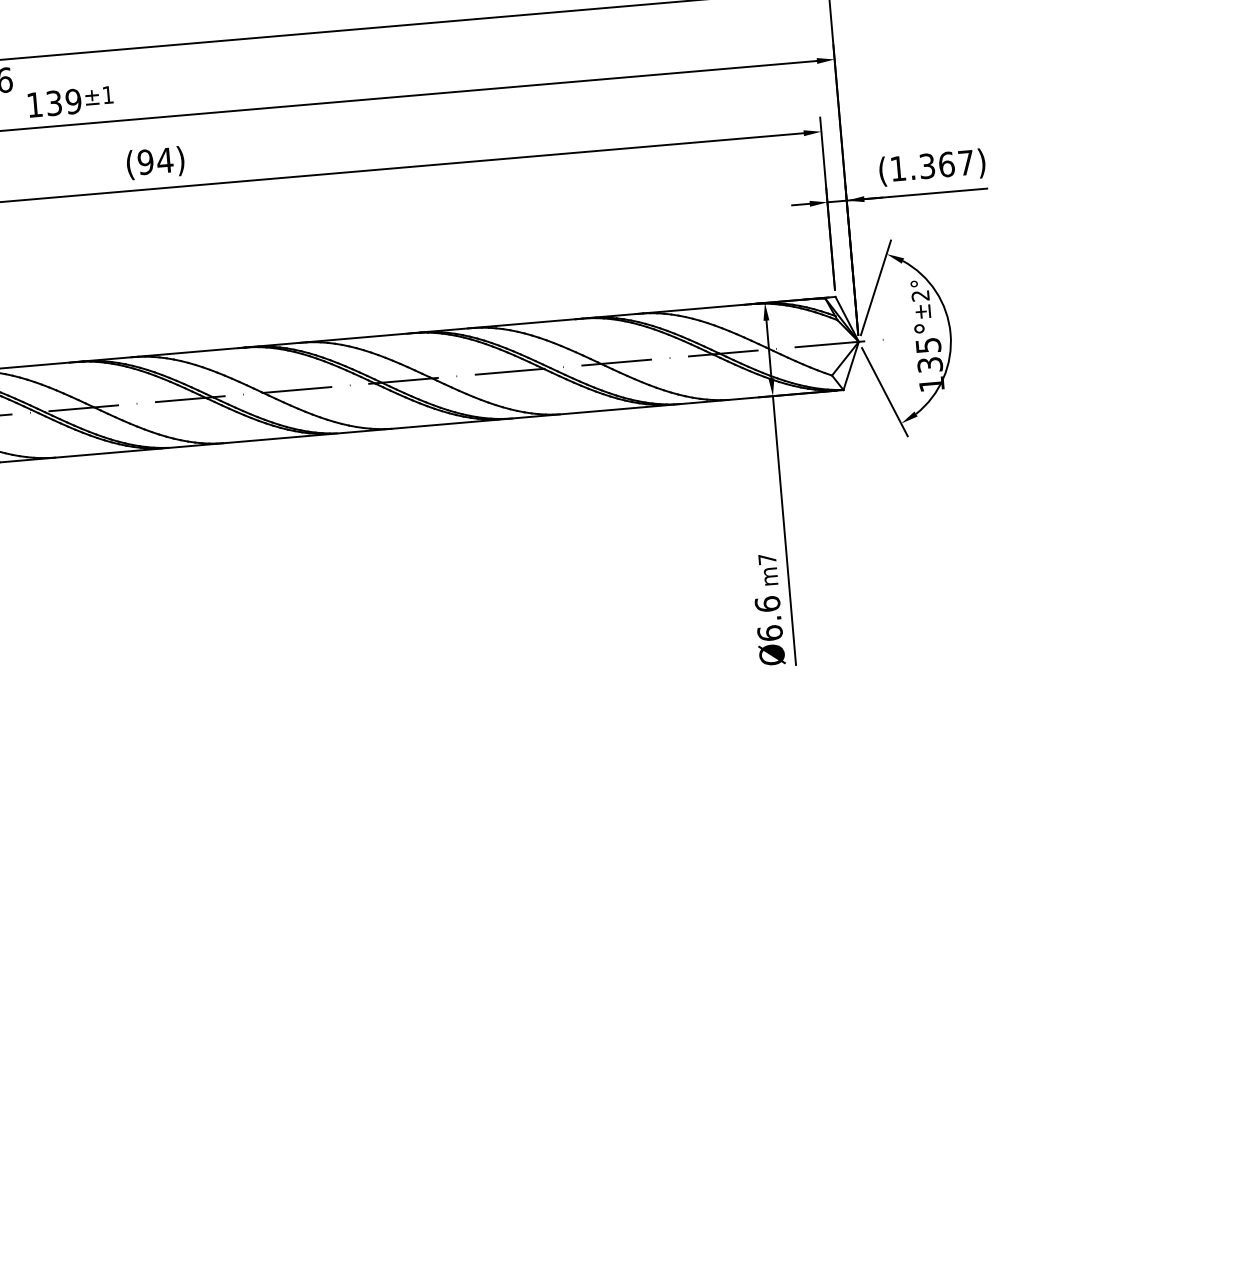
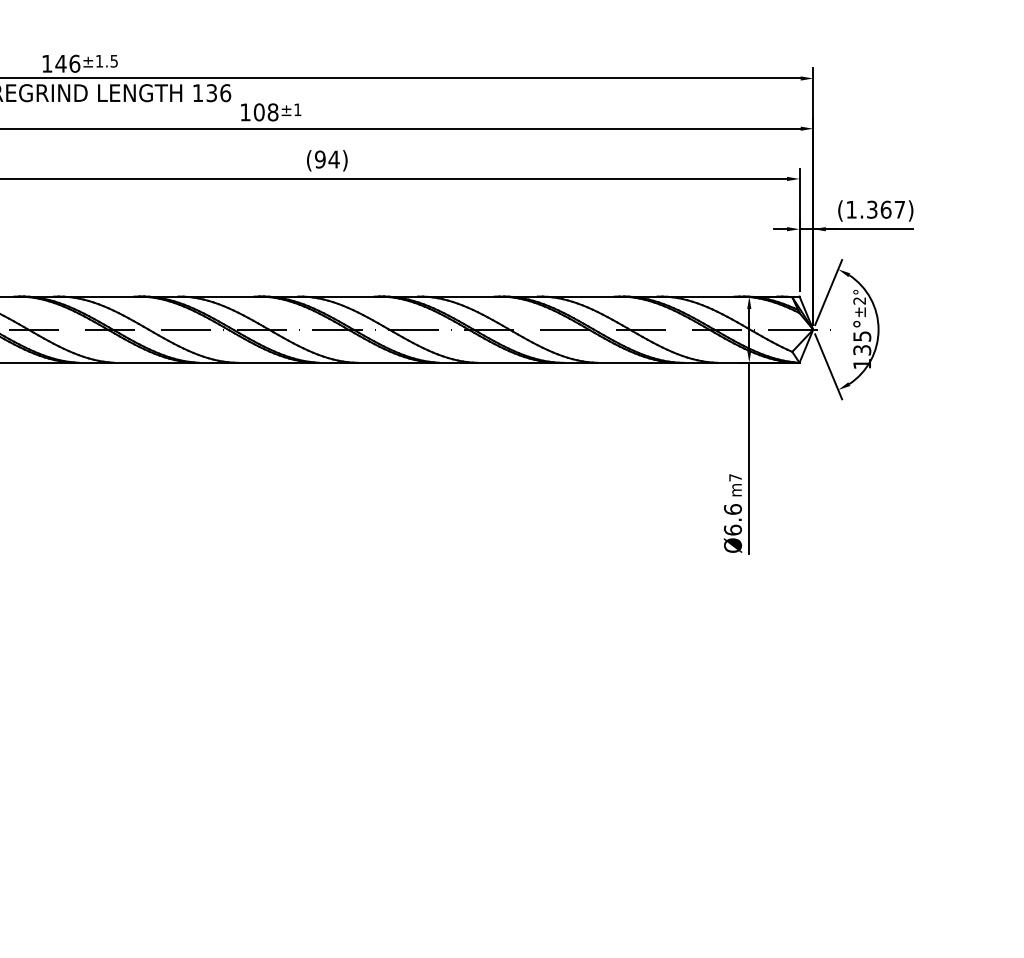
text: (62, 102) -> (265, 112), 139 -> 108

